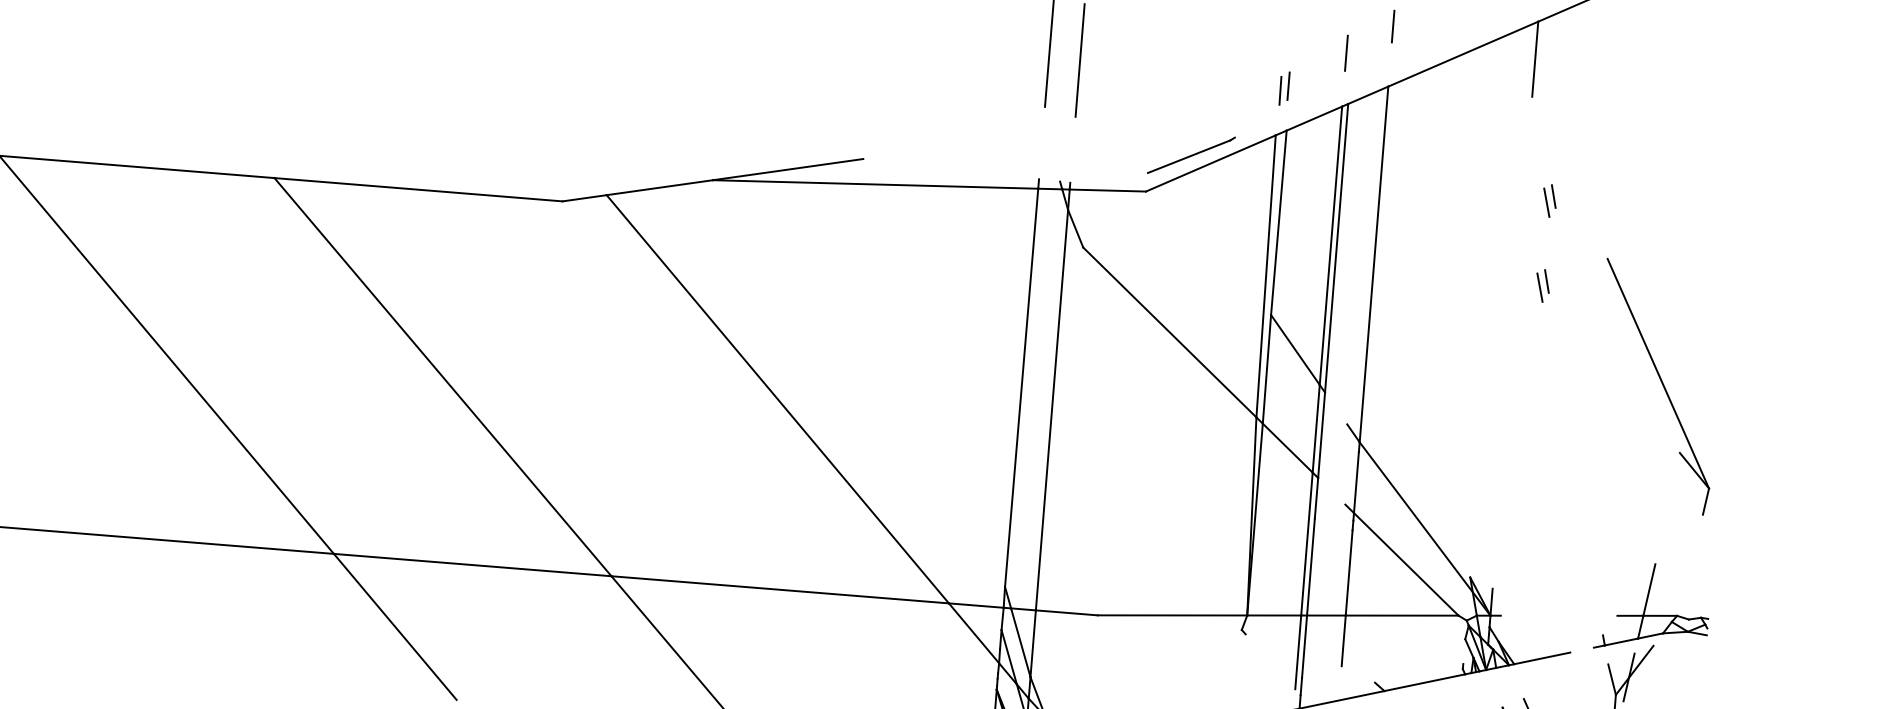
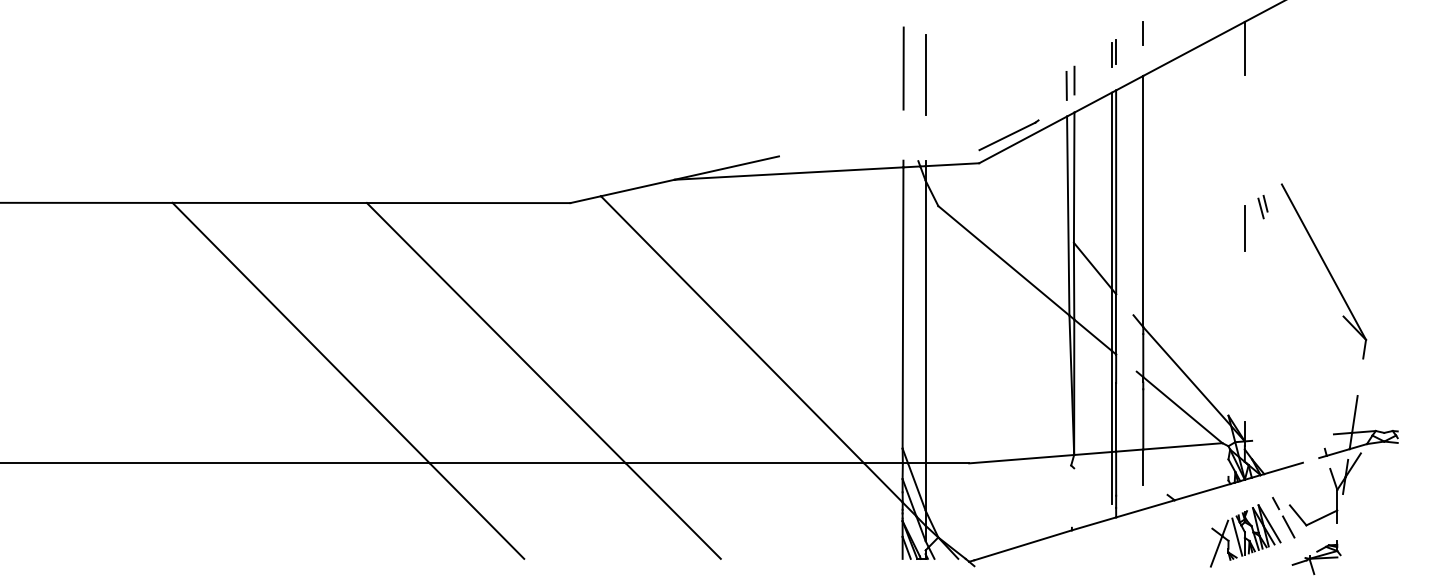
line: (1353, 48) -> (1116, 51), added
part: (1284, 87) -> (1070, 82), size x1.43
part: (1548, 201) -> (1262, 147), removed
line: (1514, 314) -> (1244, 228), added
part: (1656, 386) -> (1323, 271), moved

